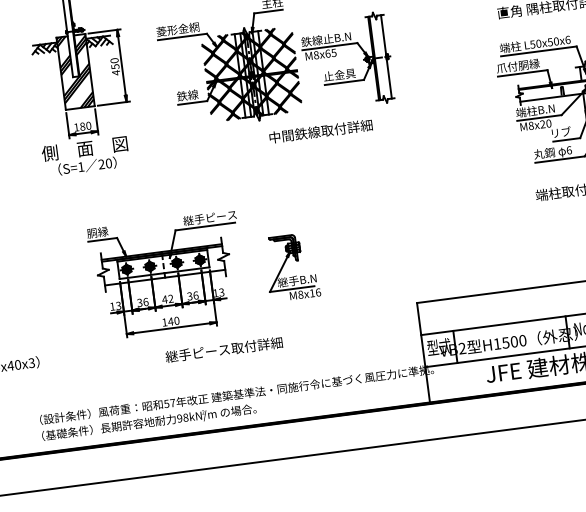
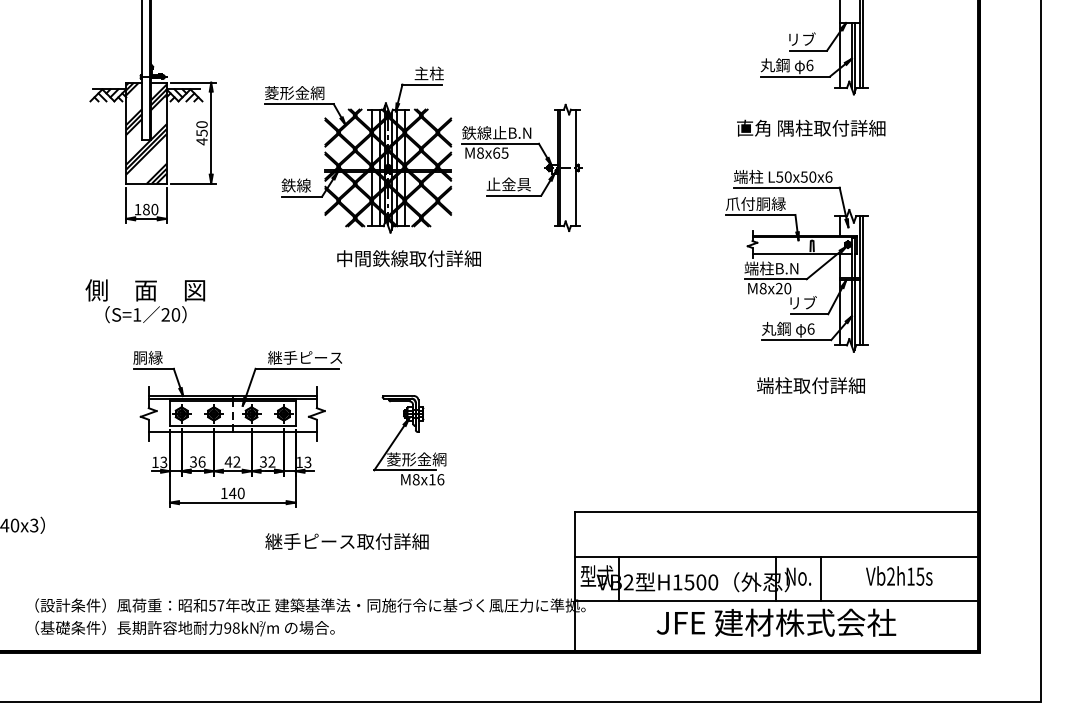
text: (320, 131) -> (408, 258), moved
text: (85, 156) -> (145, 301), moved
text: (299, 280) -> (416, 459), 継手B.N -> 菱形金網
text: (195, 295) -> (271, 461), 36 -> 32
text: (223, 349) -> (346, 541), moved

